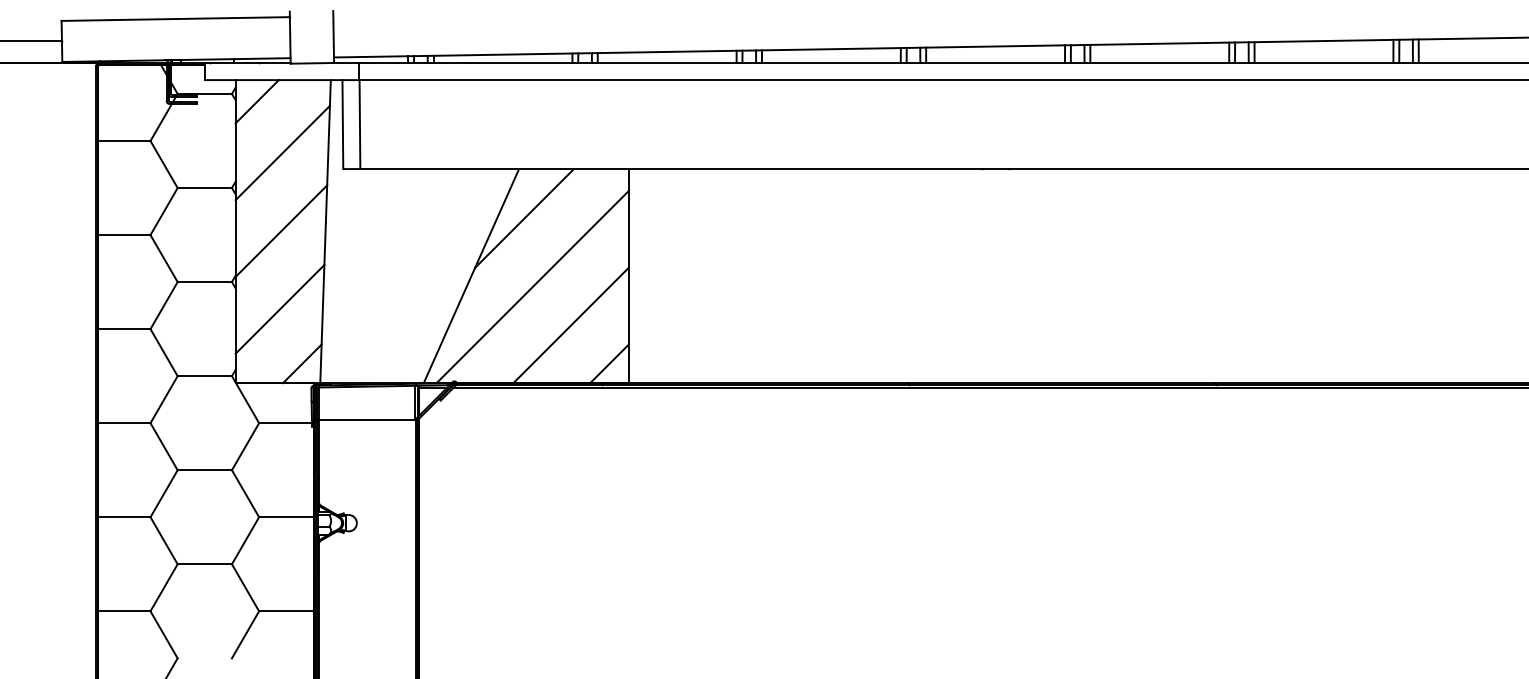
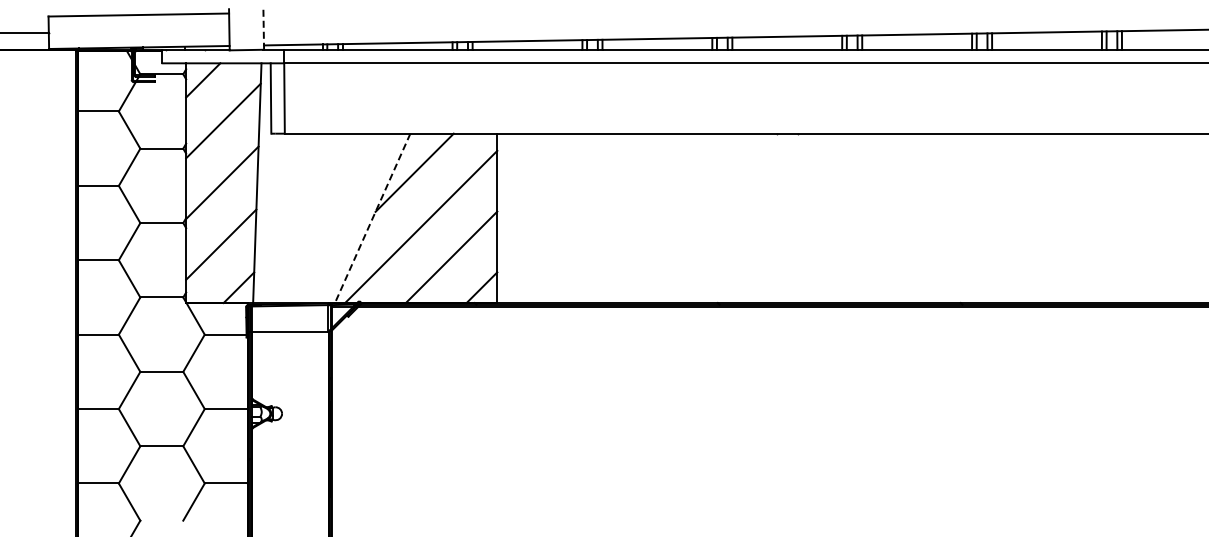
line: (333, 37) -> (263, 29), solid -> dashed
line: (471, 276) -> (372, 218), solid -> dashed

